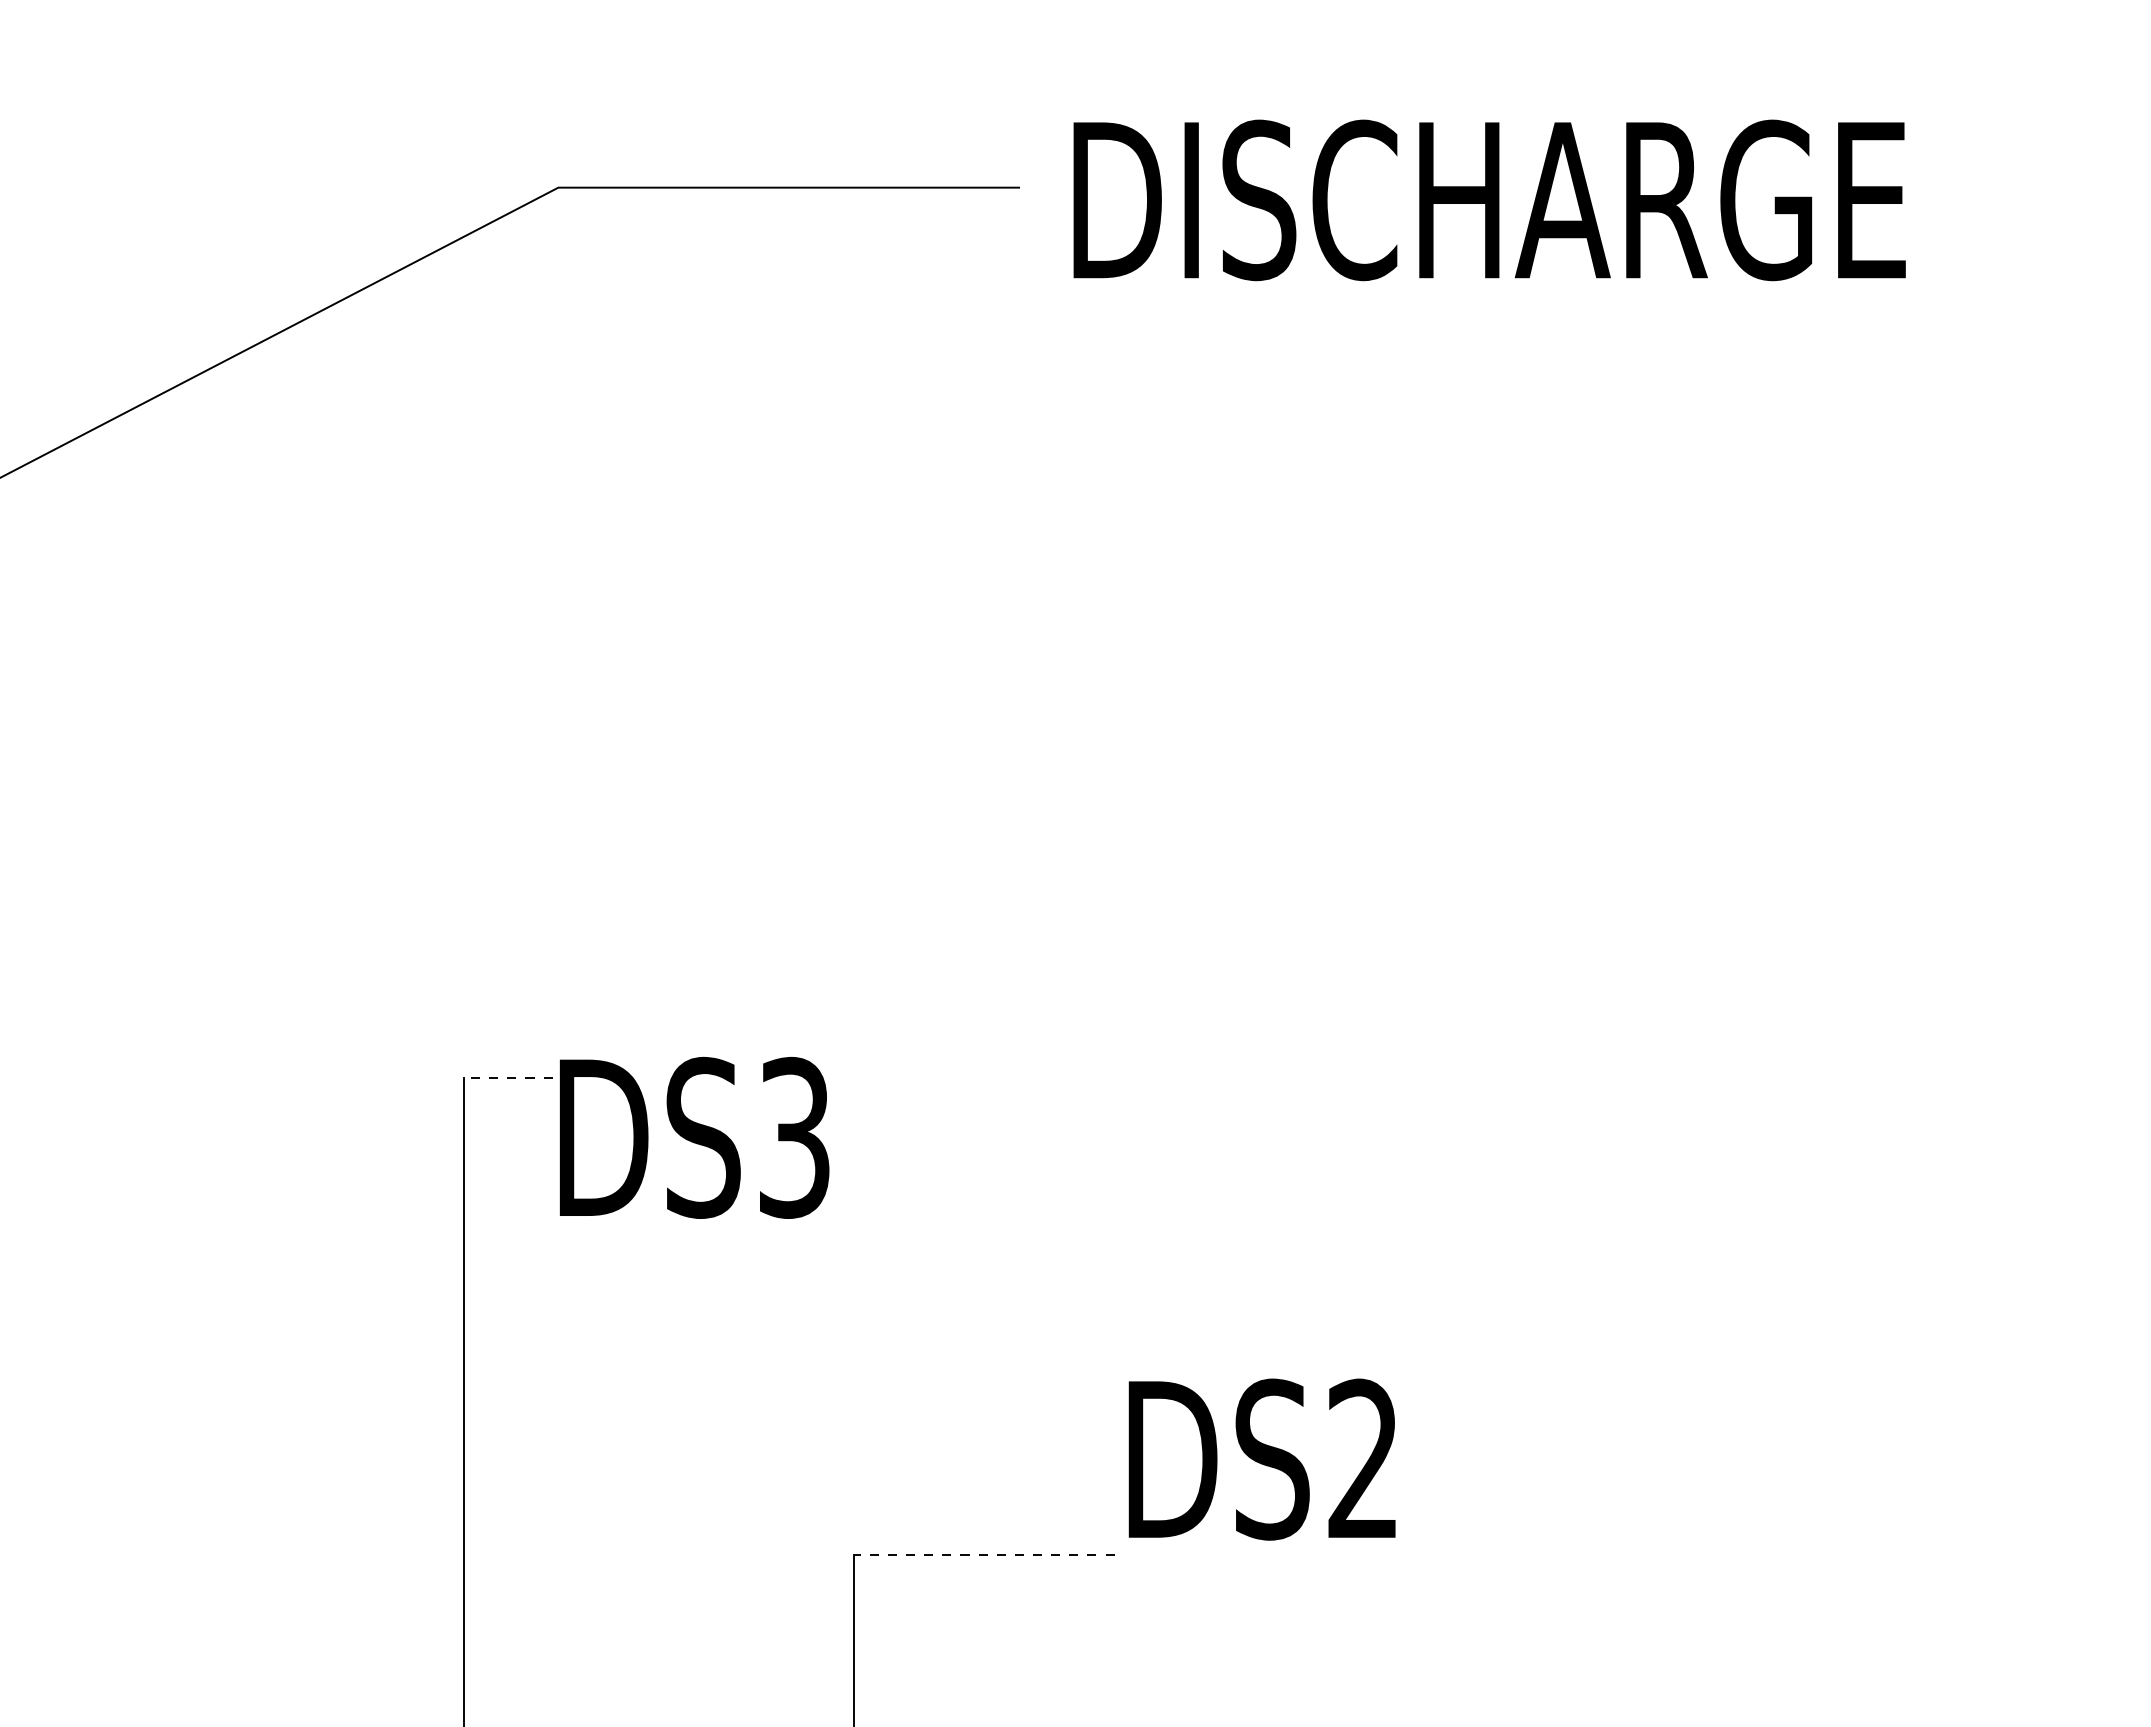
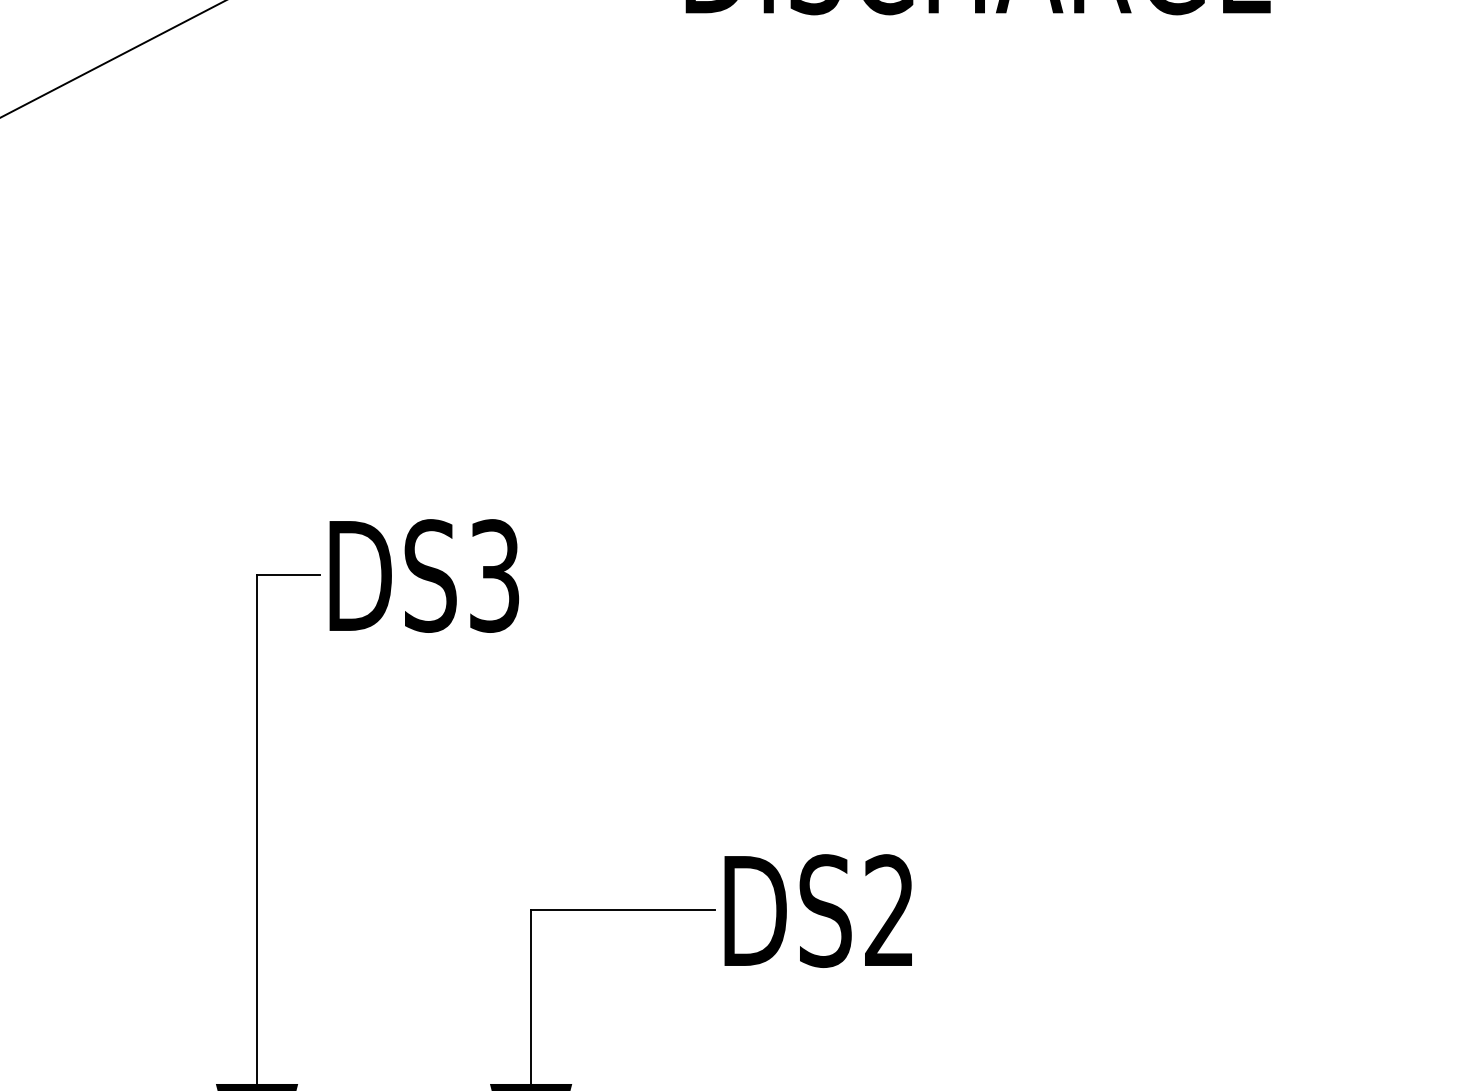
line: (508, 1077) -> (288, 575), dashed -> solid
text: (694, 1137) -> (424, 575), moved
text: (1261, 1459) -> (817, 910), moved
line: (984, 1554) -> (623, 910), dashed -> solid

